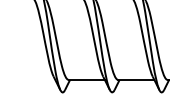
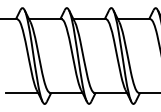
line: (36, 79) -> (21, 92), added

